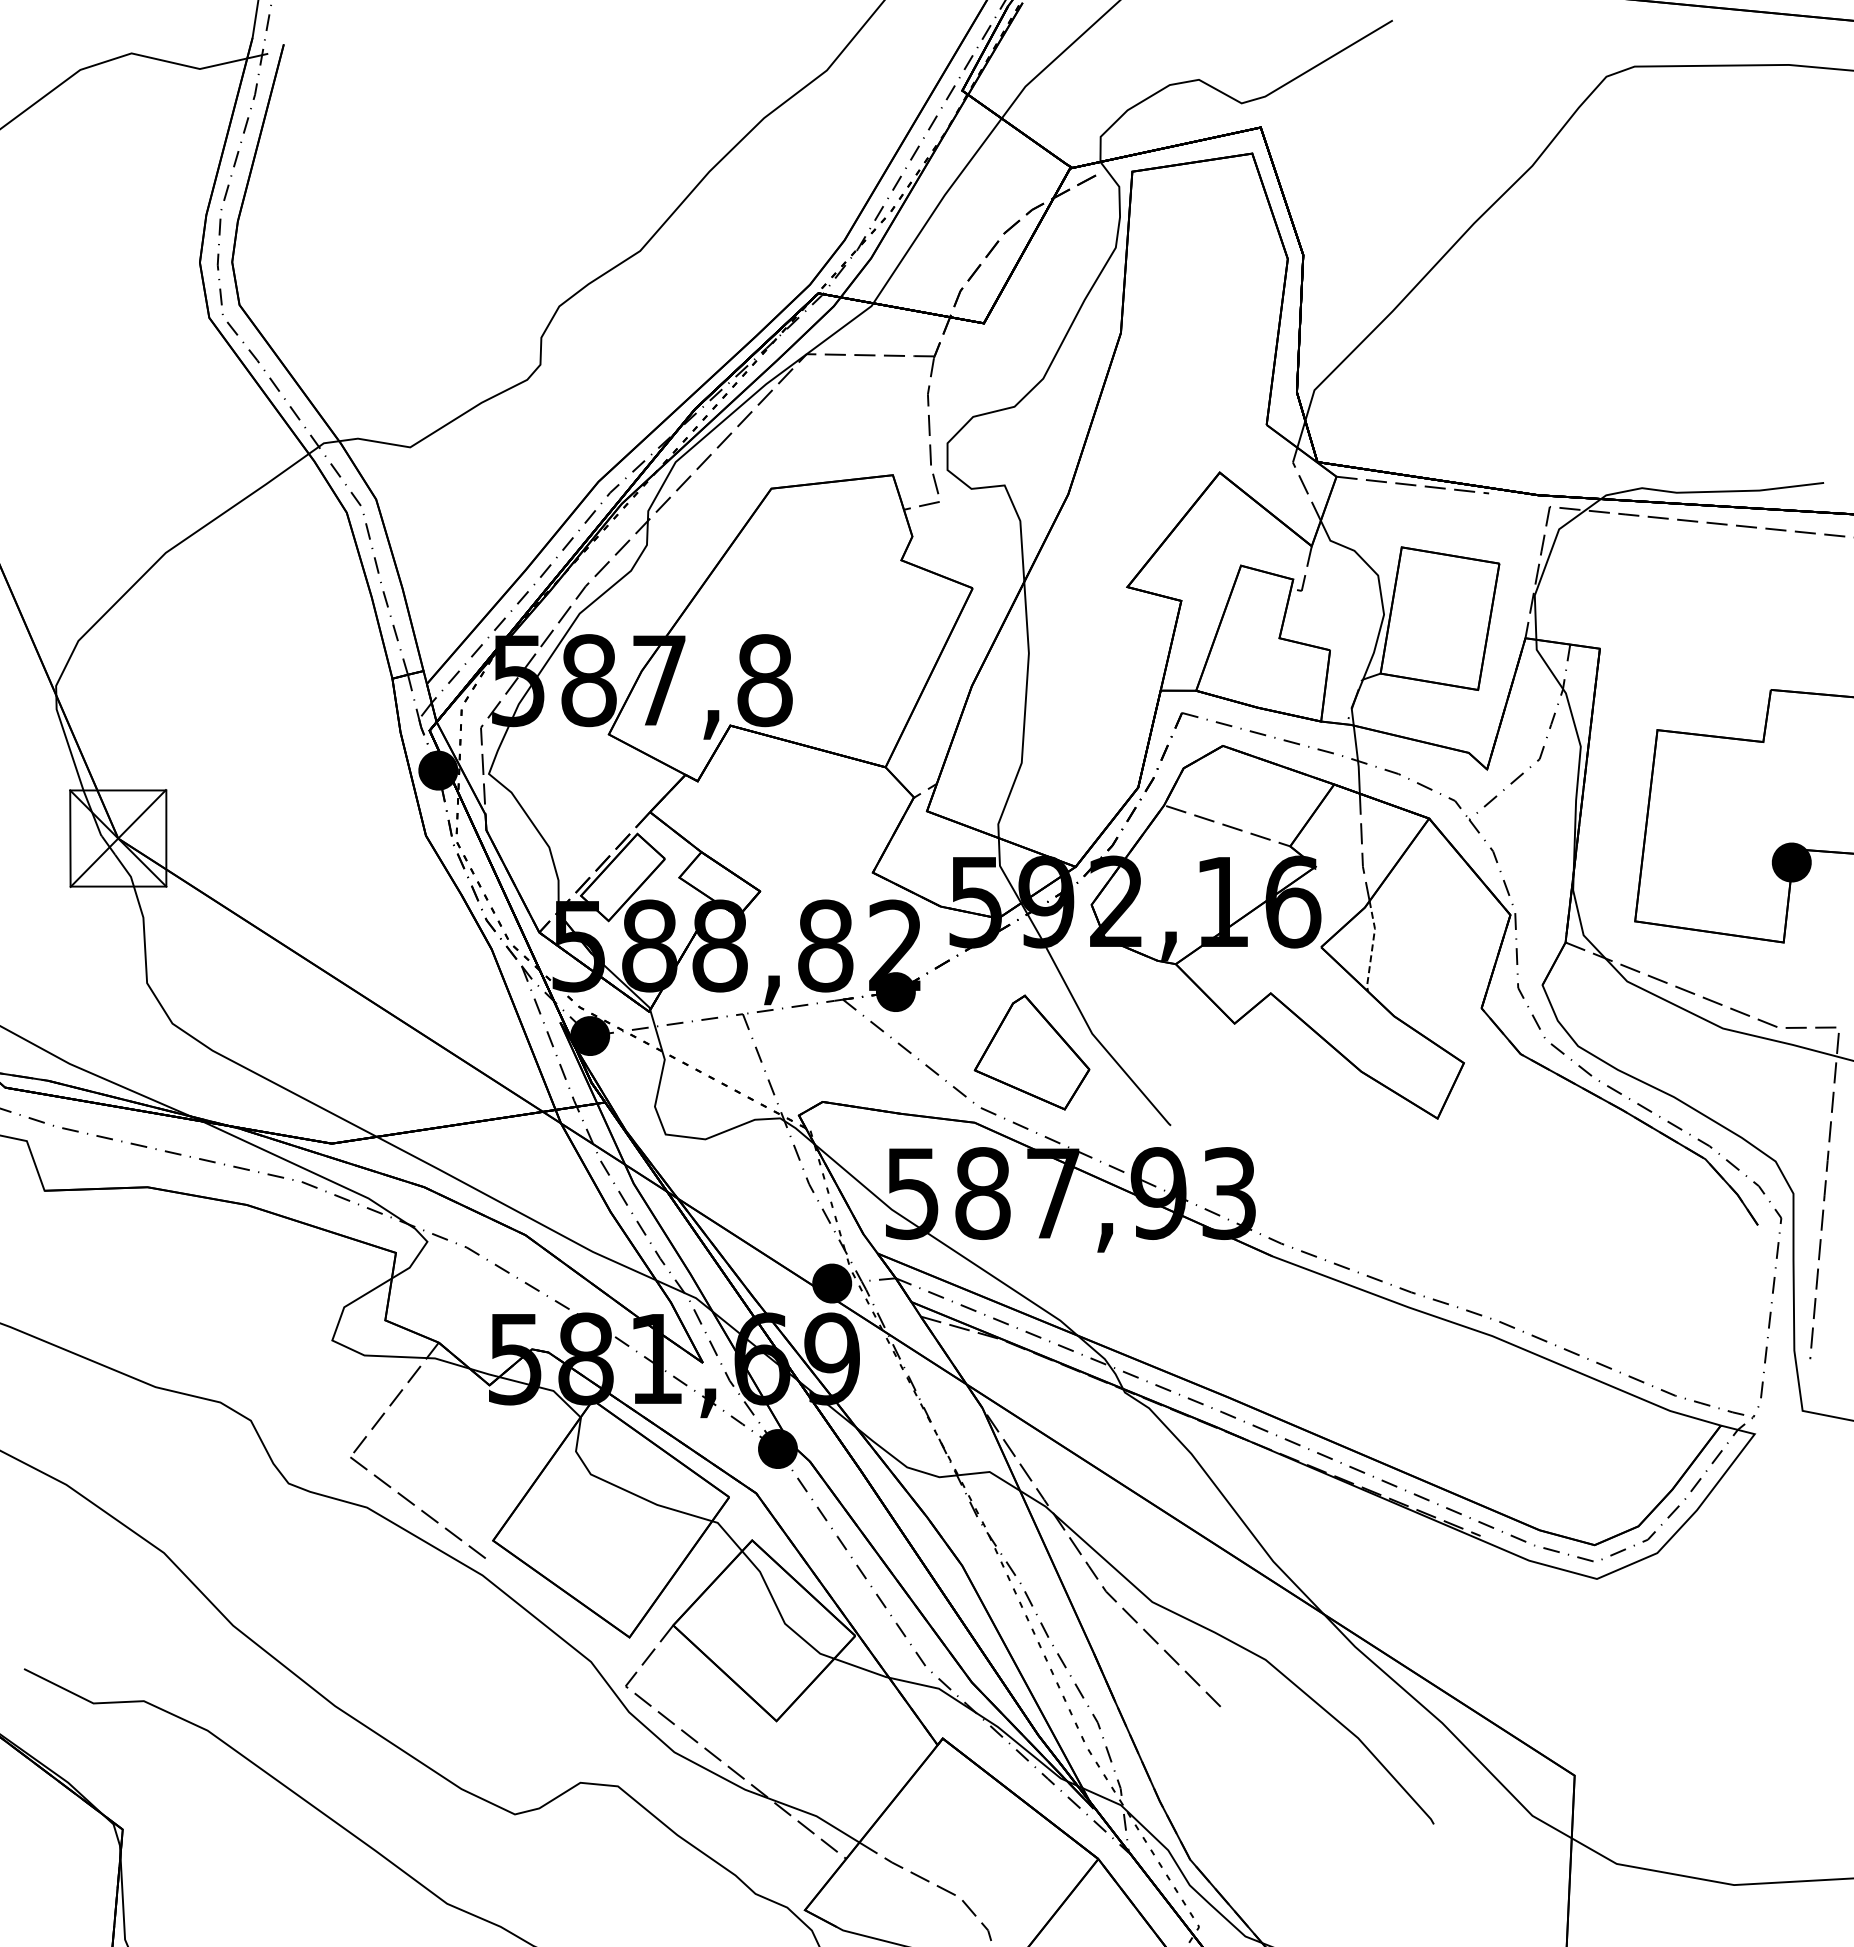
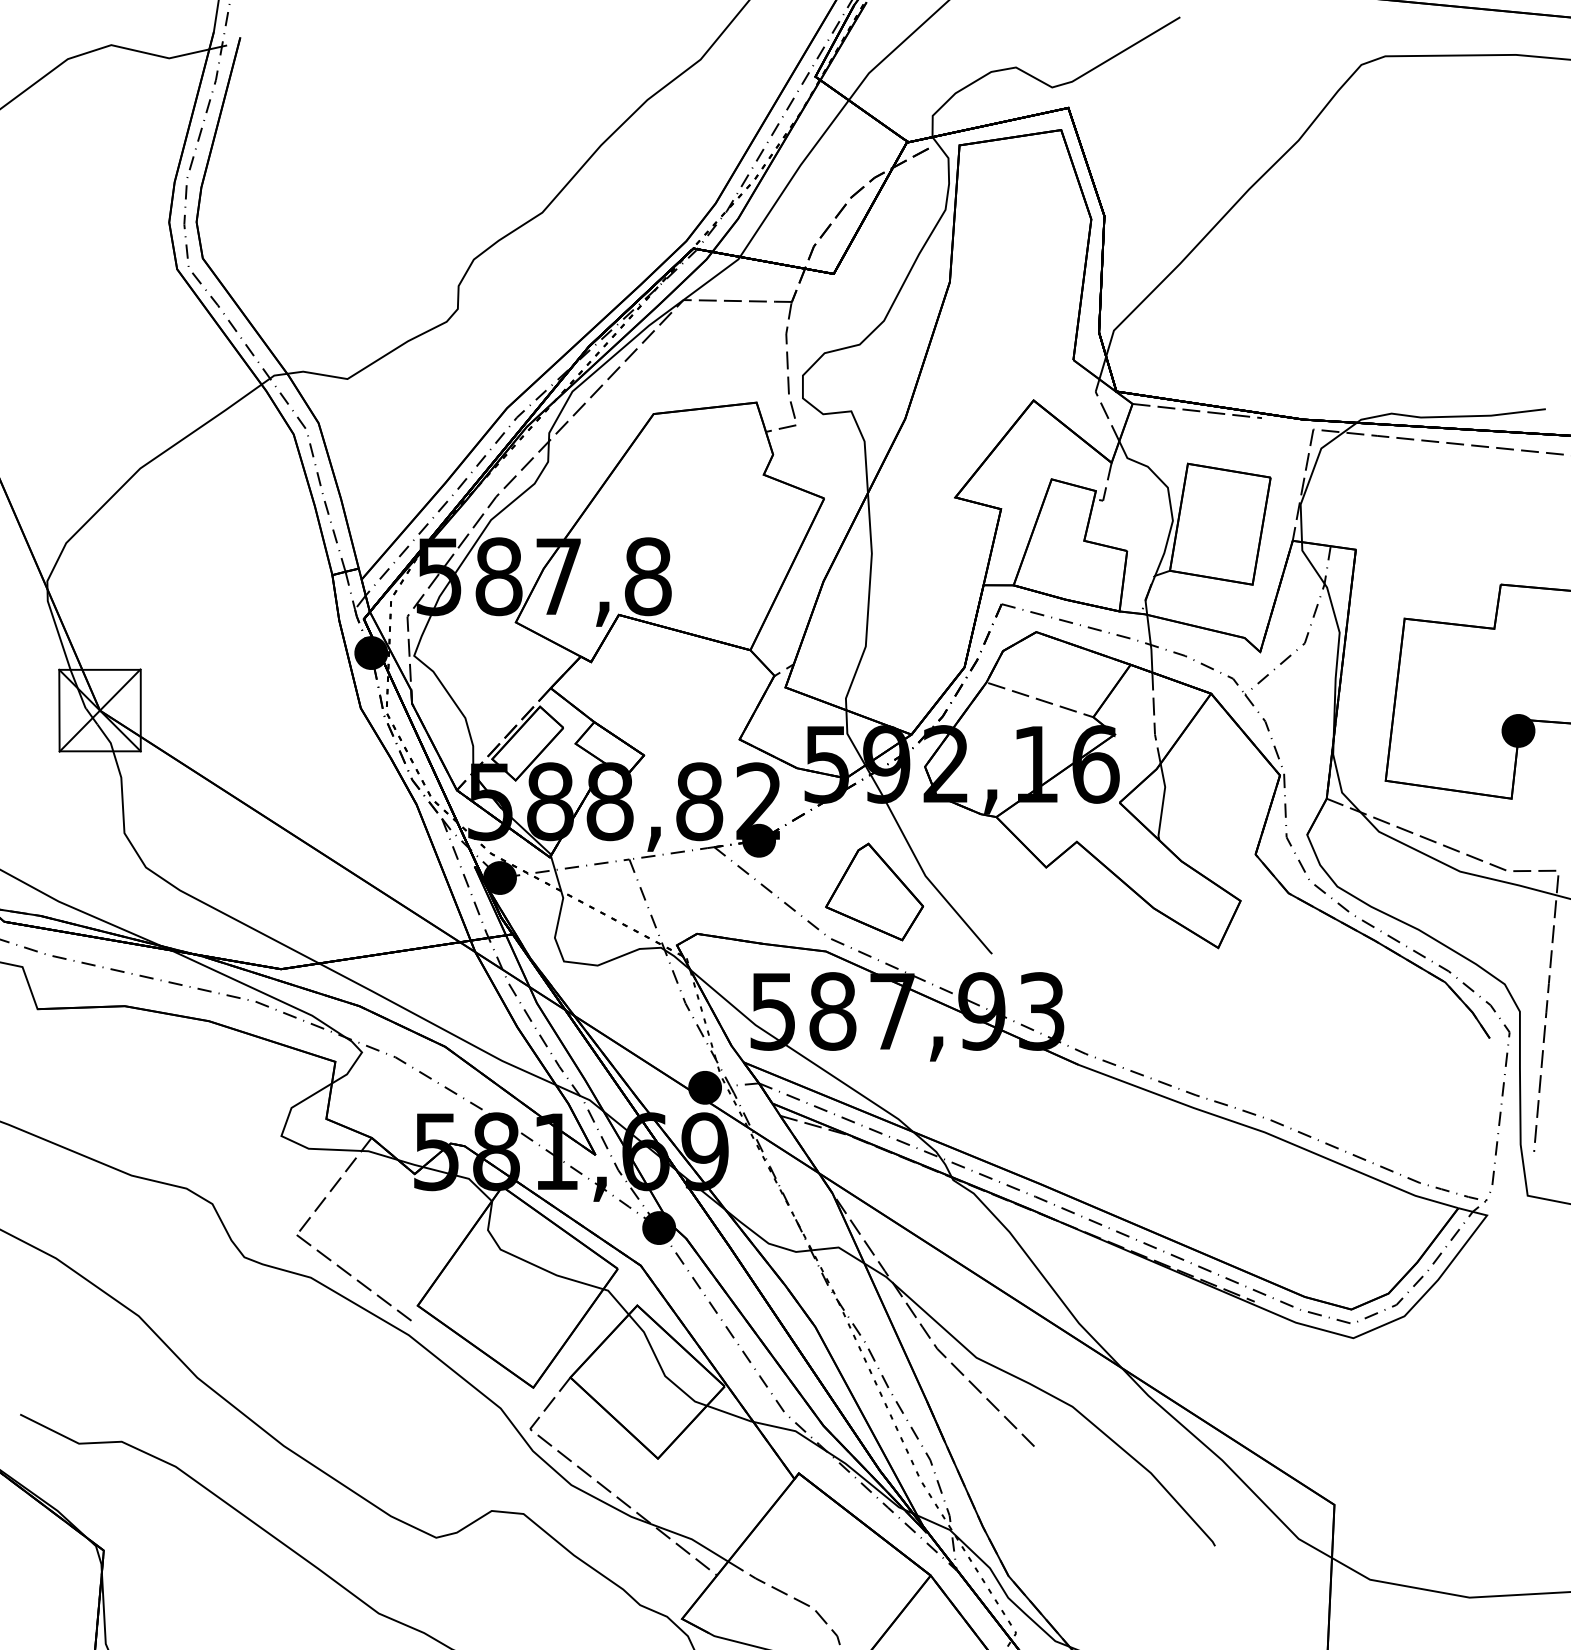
line: (1372, 946) -> (1163, 802), dashed -> solid

